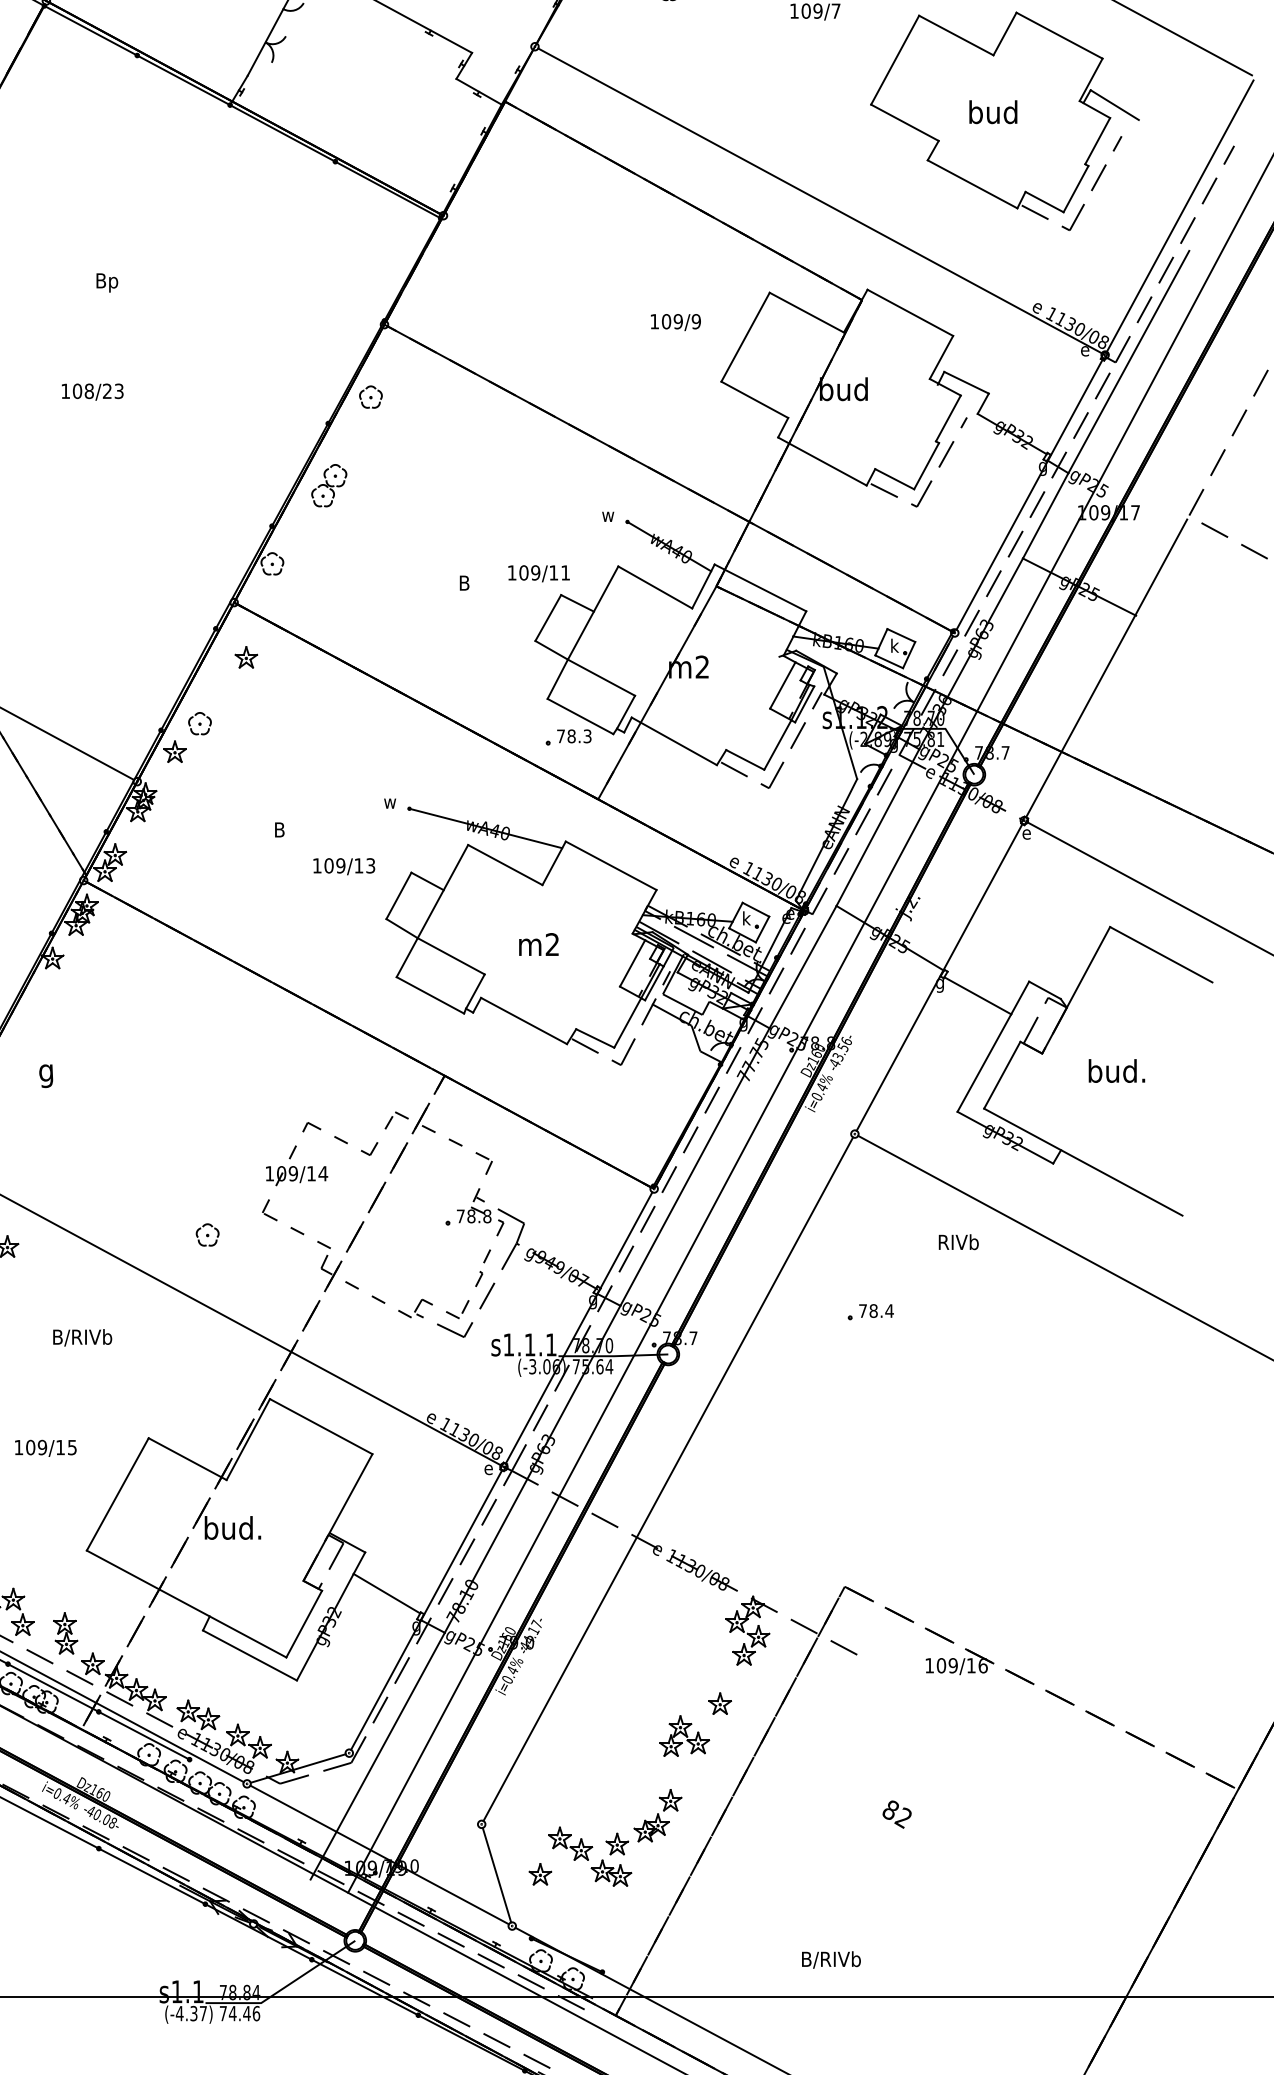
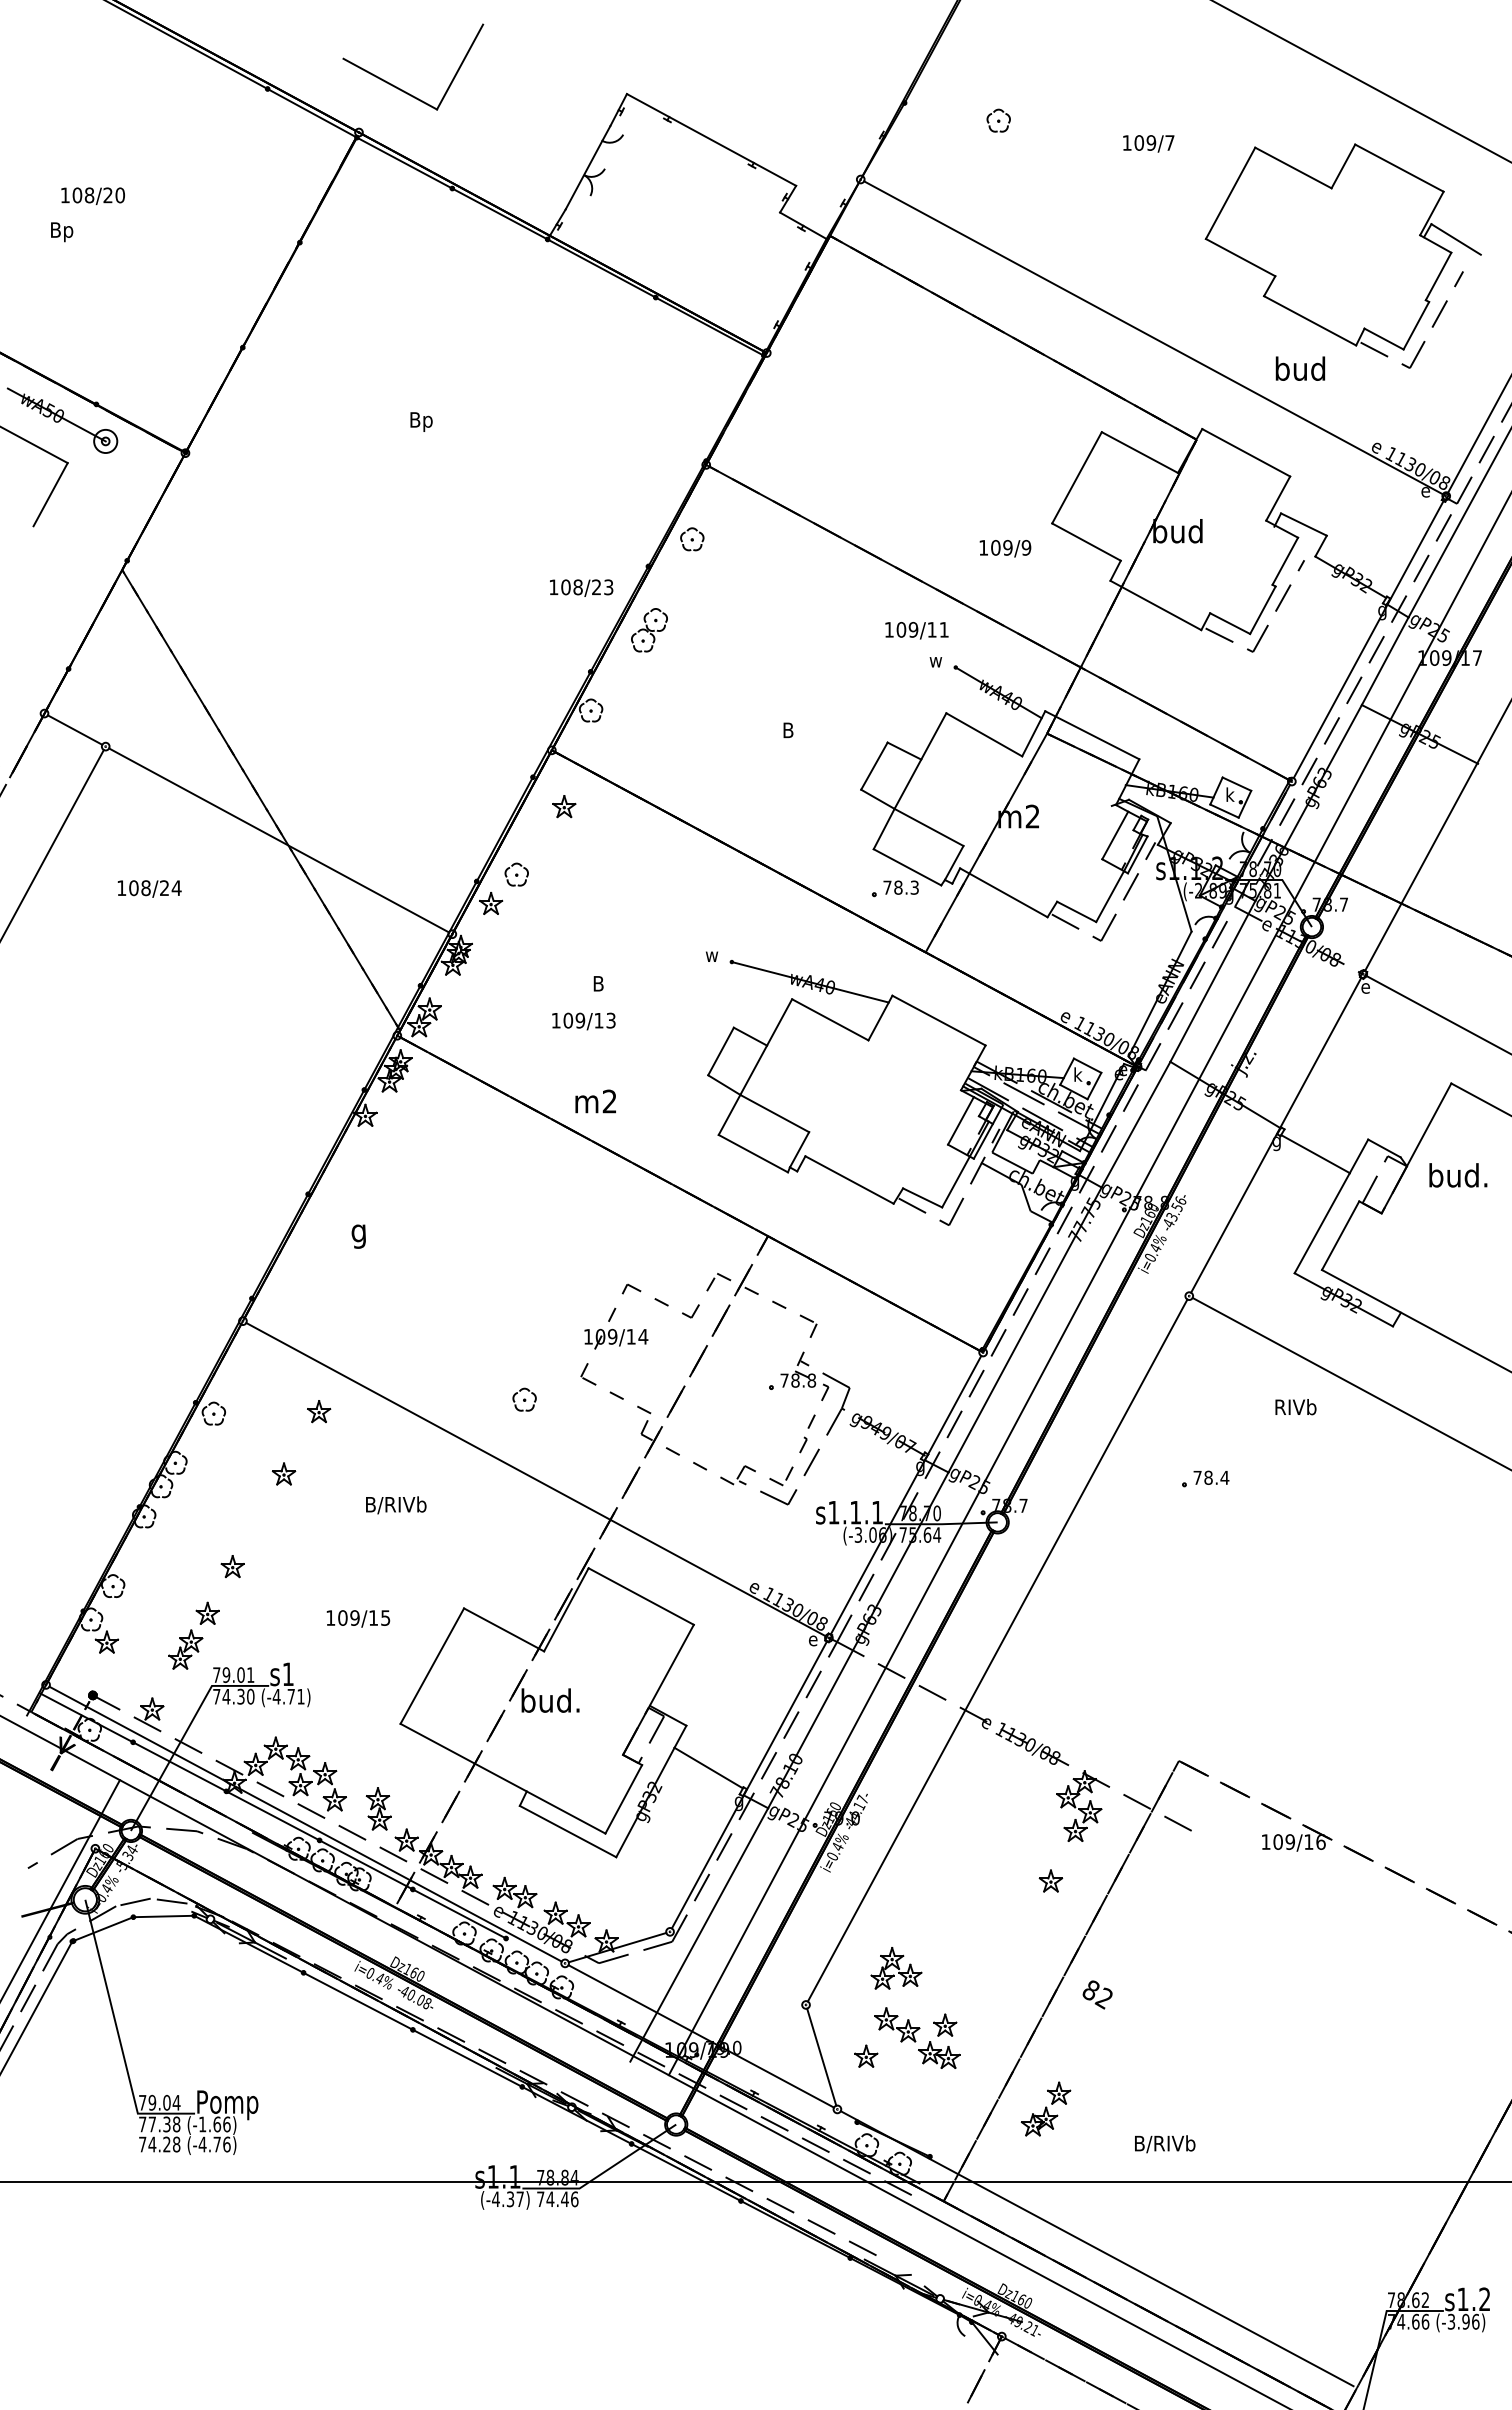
text: (993, 111) -> (1300, 368), moved
text: (675, 322) -> (1005, 548), moved
text: (92, 391) -> (581, 587), moved
text: (538, 573) -> (916, 630), moved
text: (343, 866) -> (583, 1021), moved
text: (538, 944) -> (595, 1101), moved
text: (1117, 1071) -> (1458, 1175), moved
part: (684, 1736) -> (896, 1968), moved
text: (896, 1814) -> (1097, 1994), moved
part: (657, 1815) -> (1045, 2108), moved

